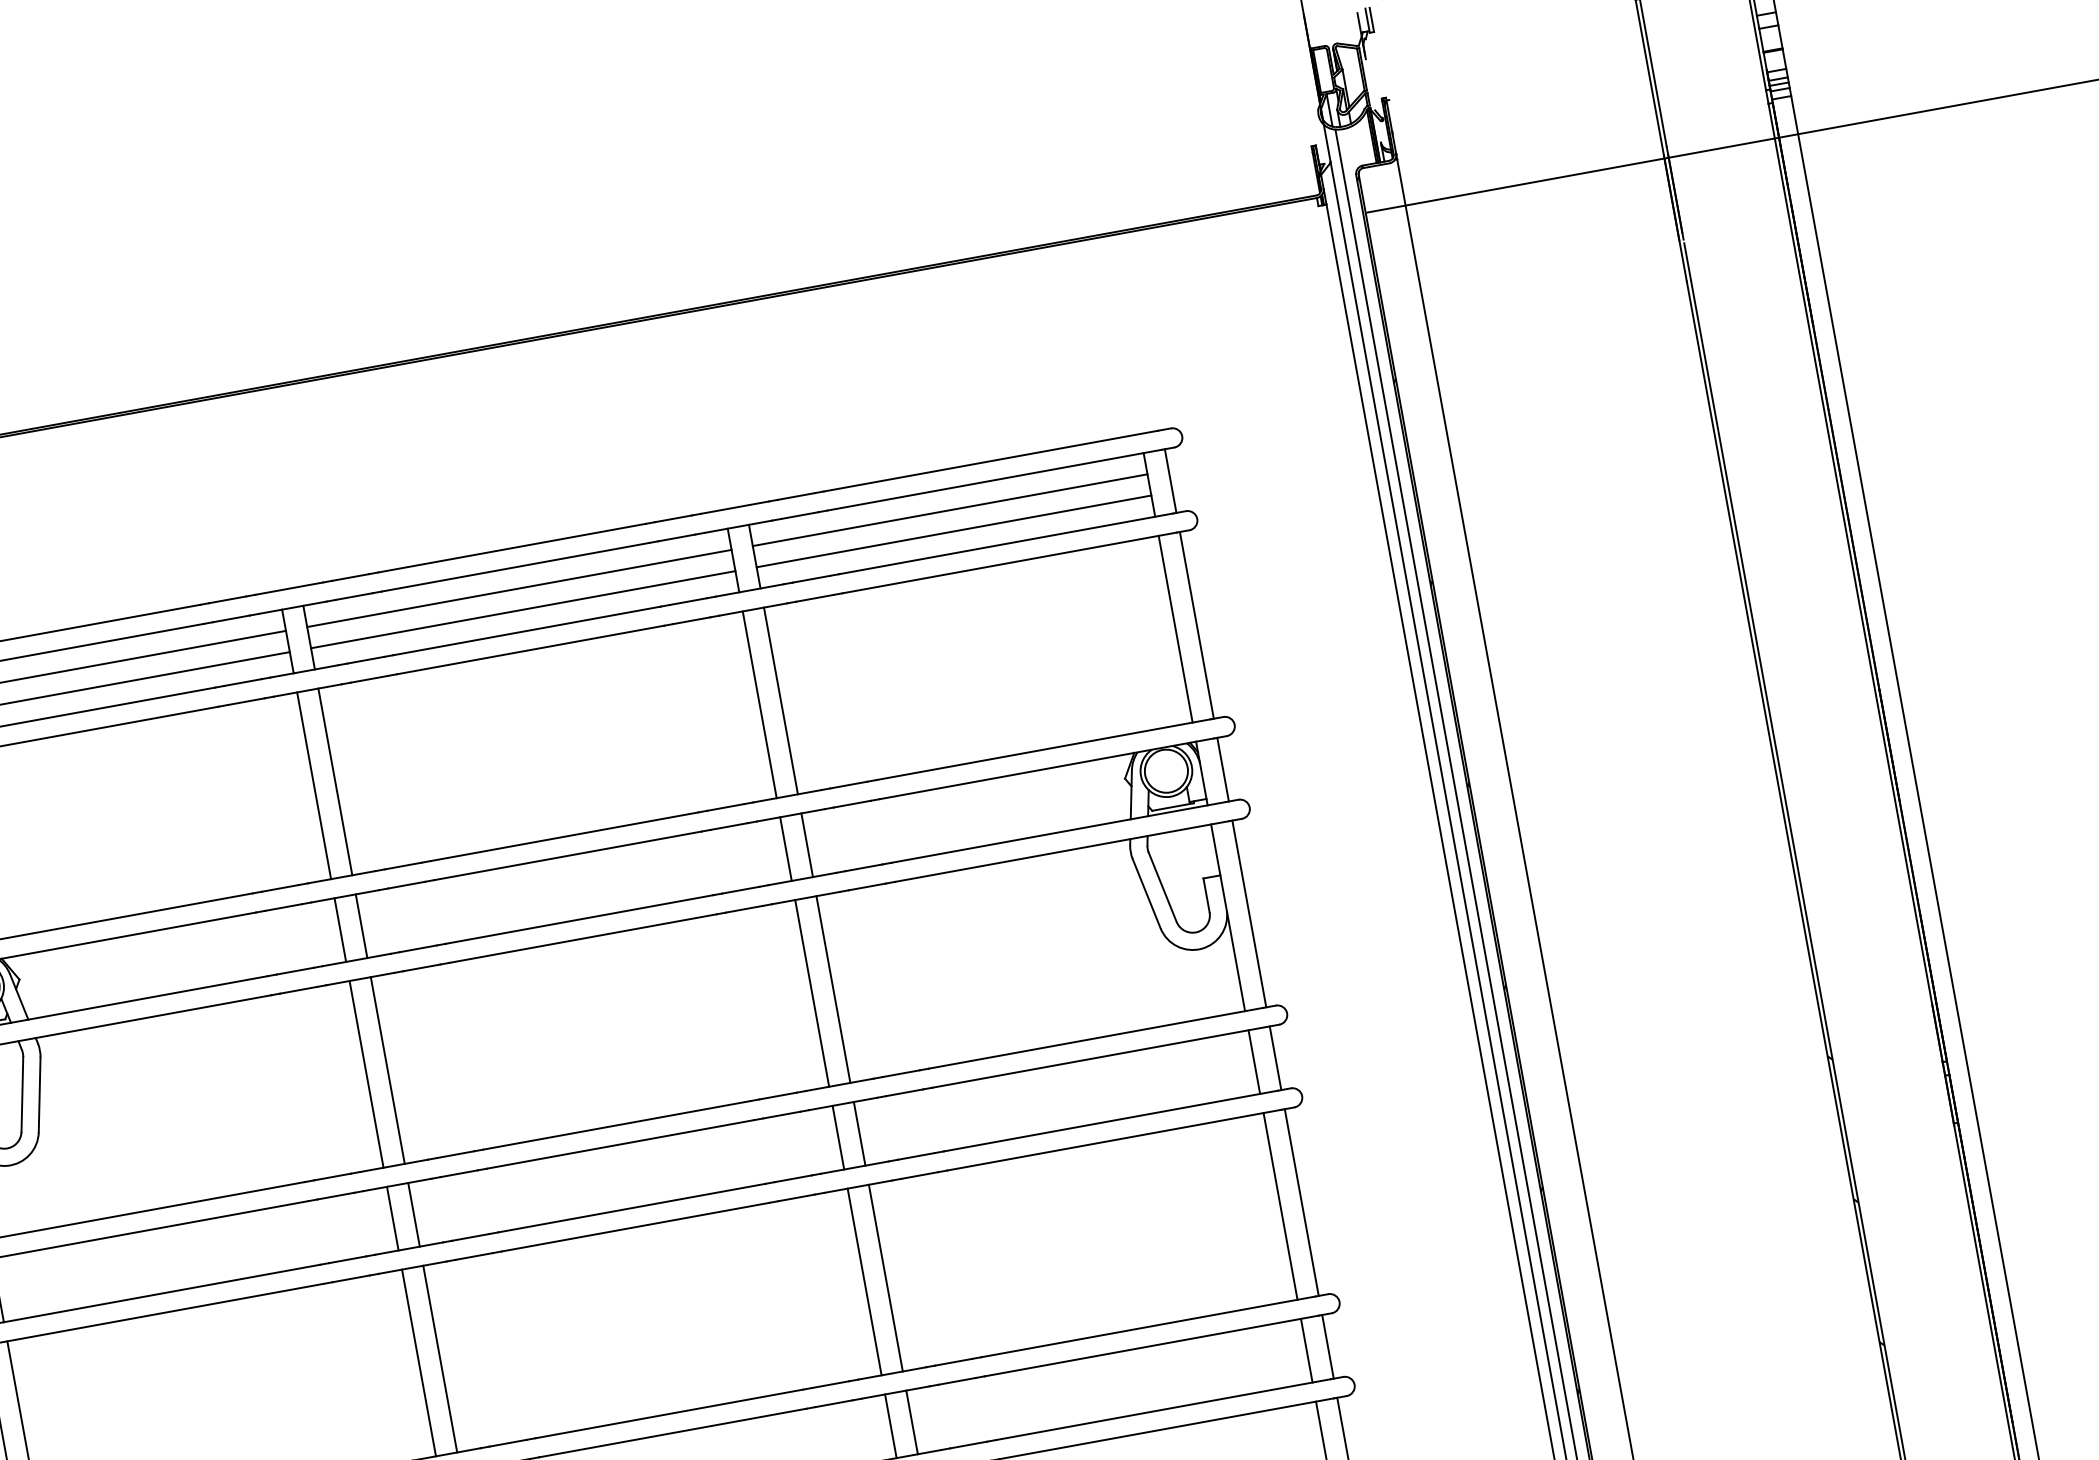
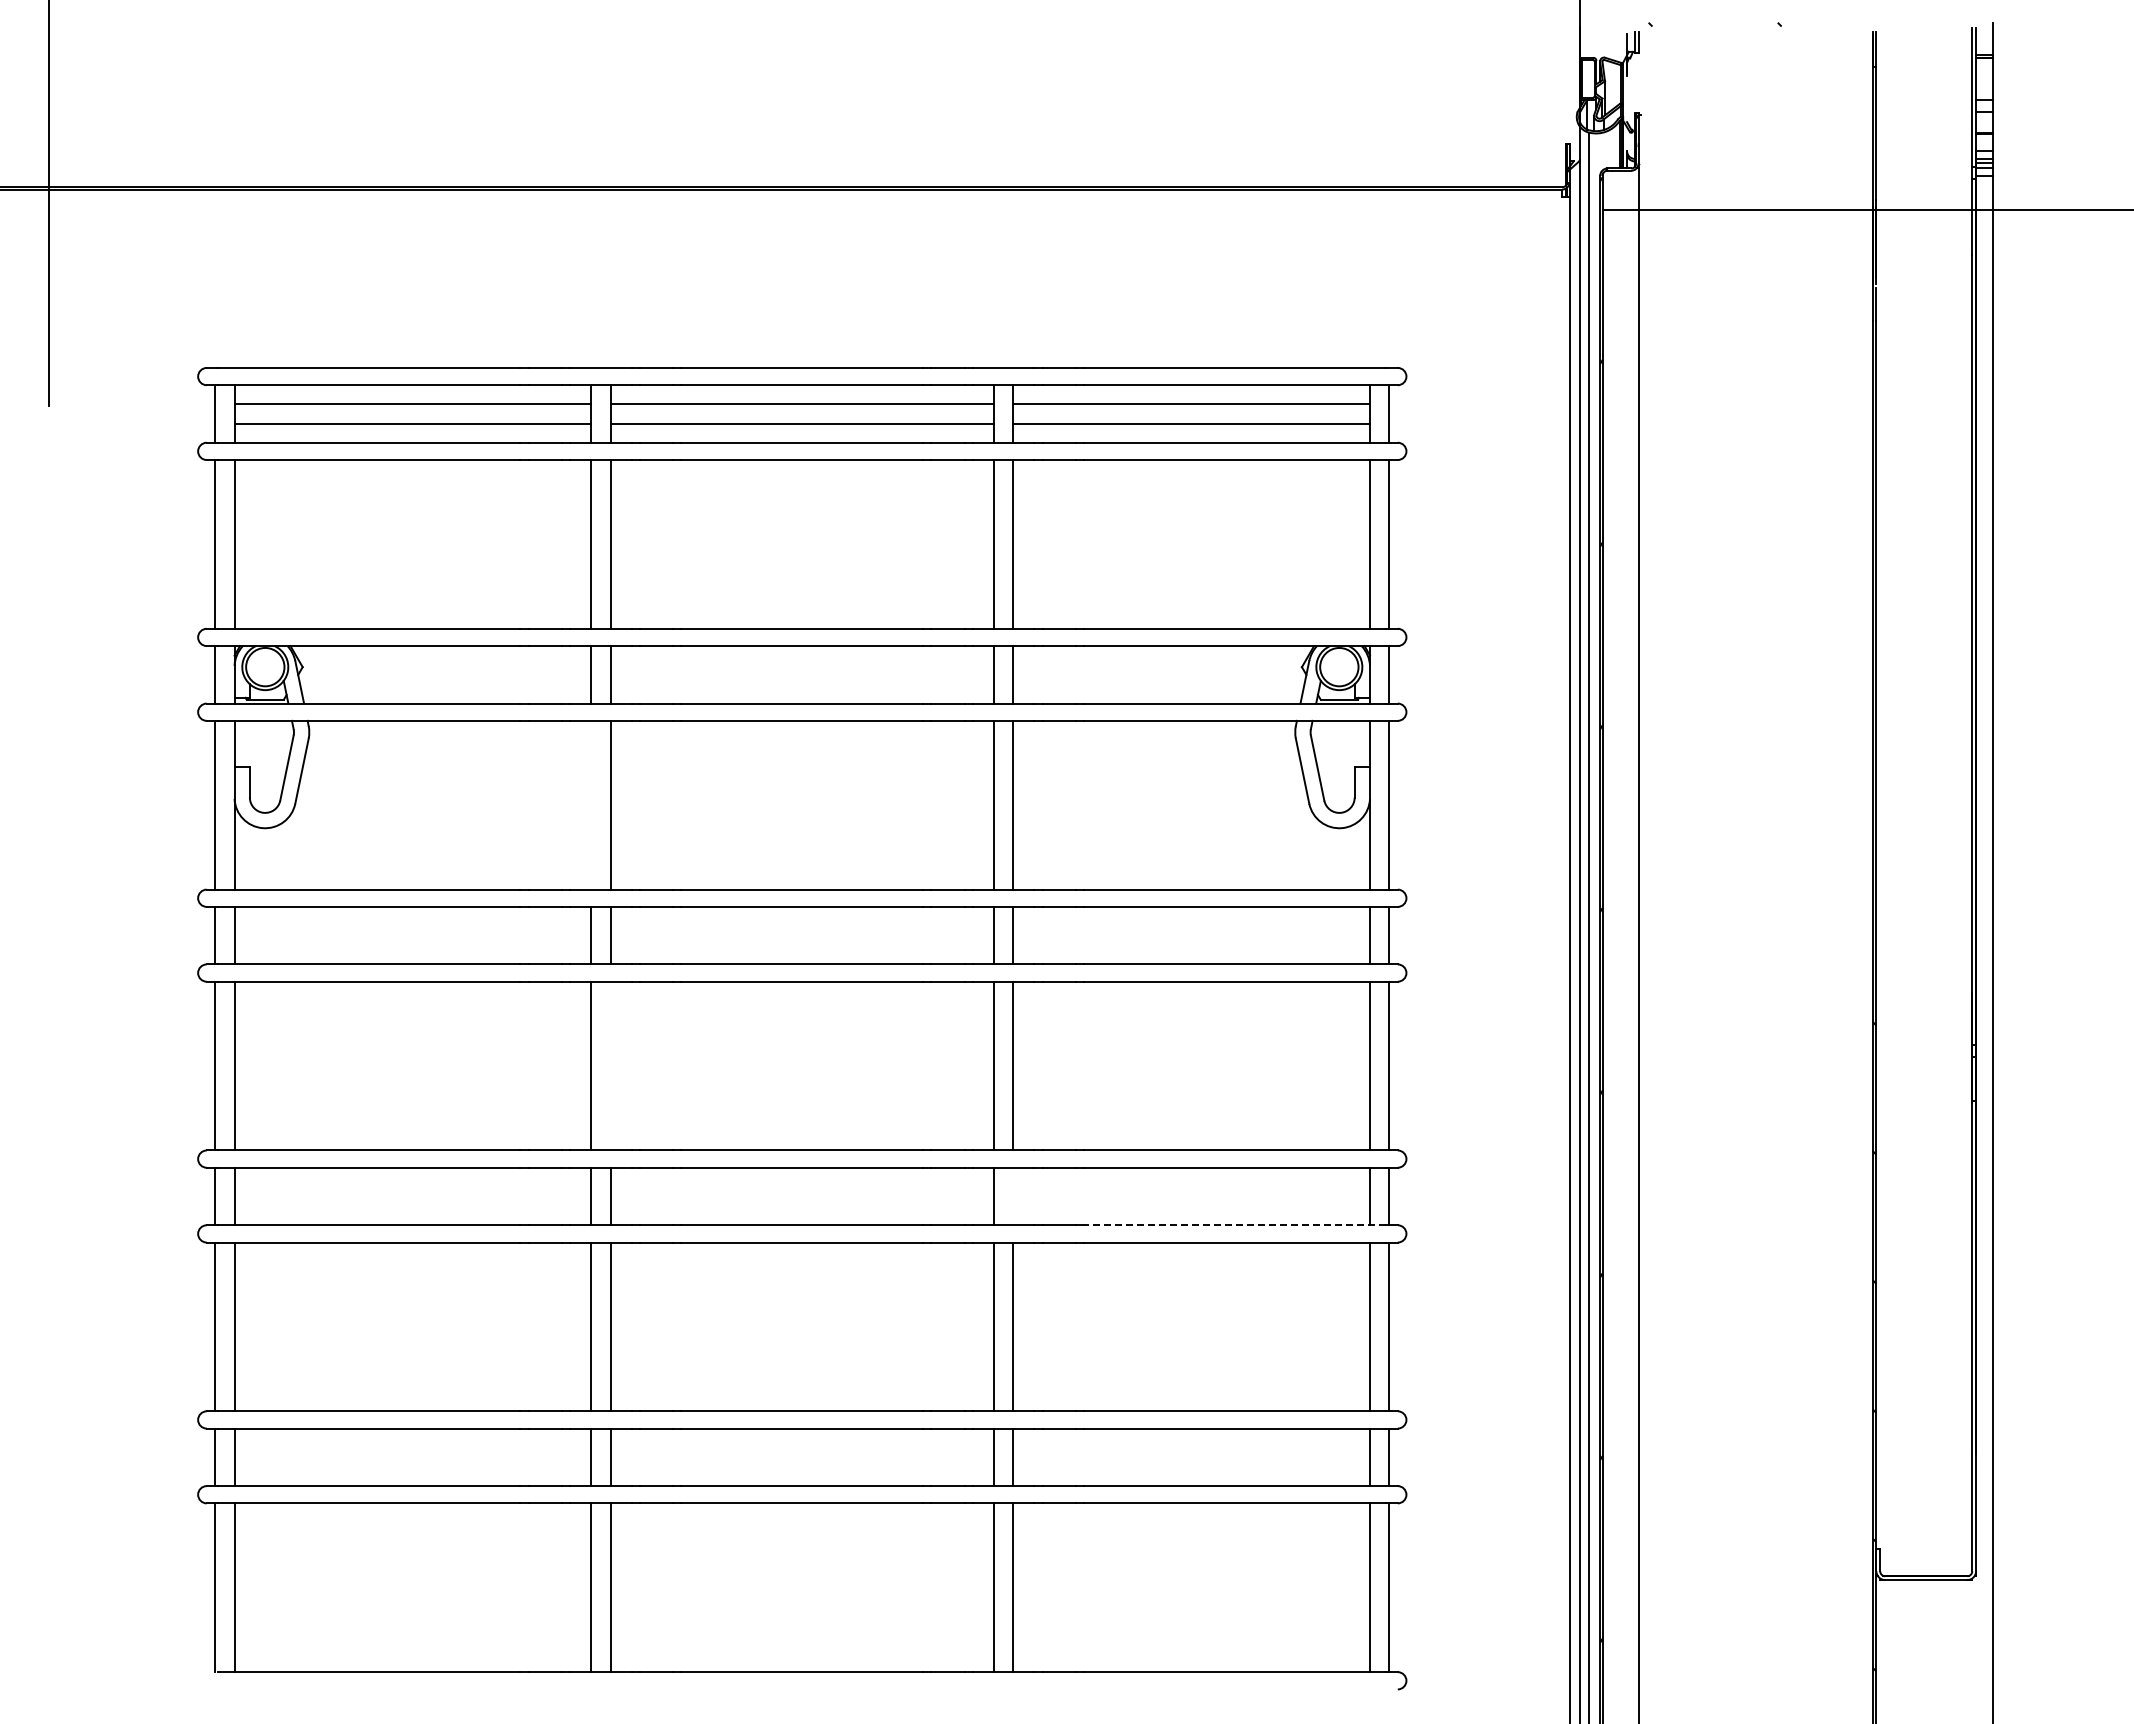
line: (366, 1073) -> (591, 804), removed
line: (440, 1358) -> (610, 1065), removed
line: (1162, 1410) -> (1234, 1225), solid -> dashed
line: (912, 1422) -> (1013, 1196), removed

